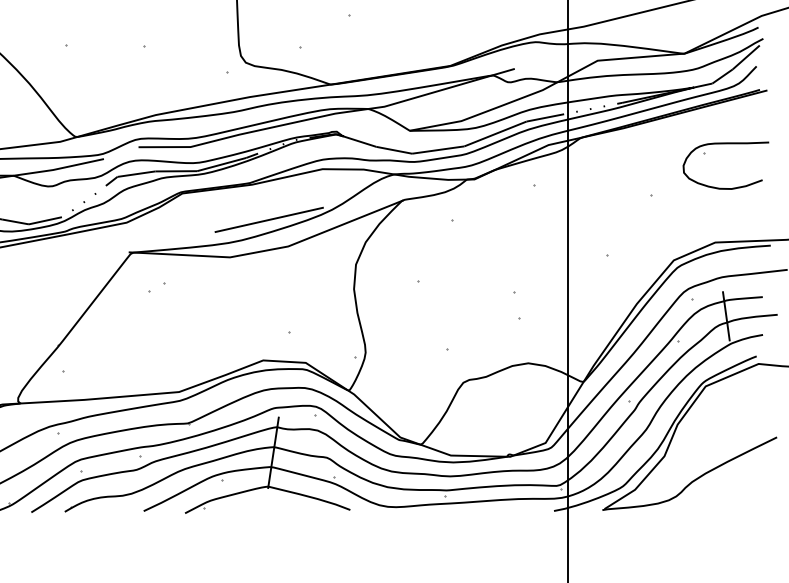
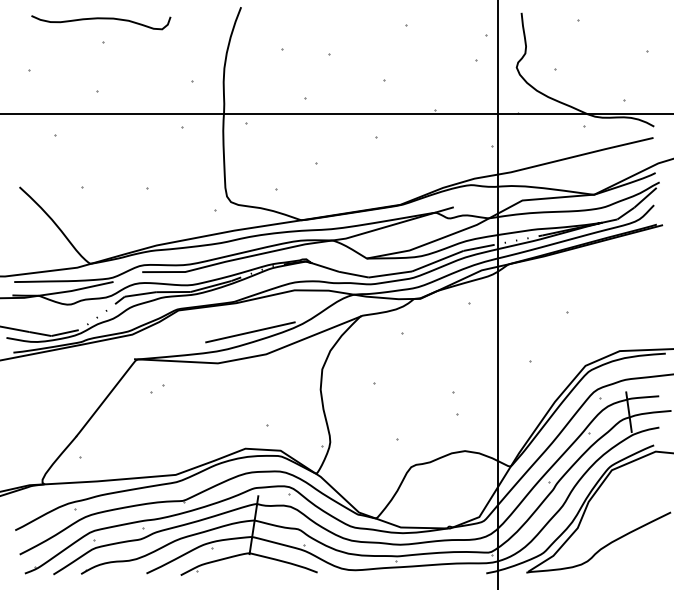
part: (725, 144) -> (628, 269), removed

